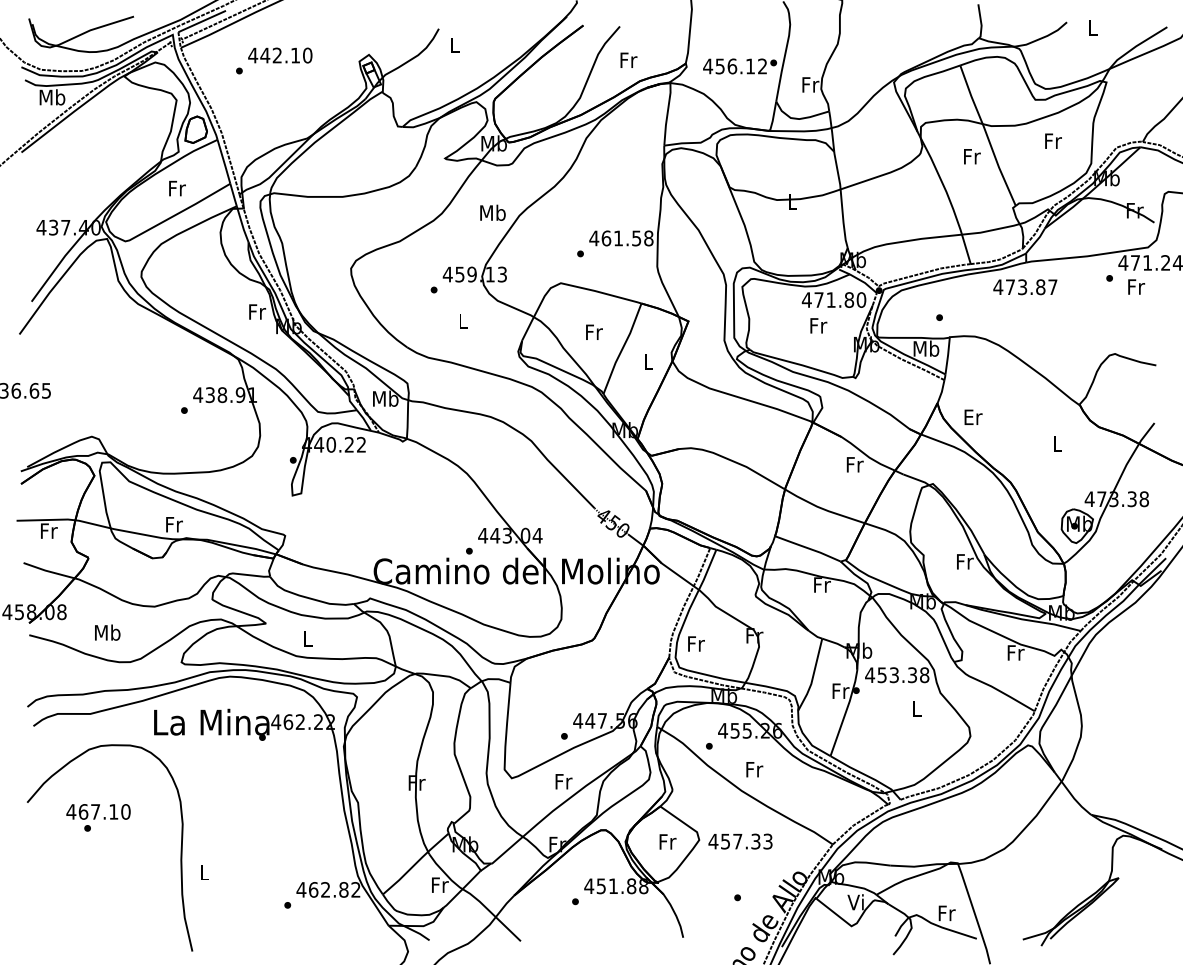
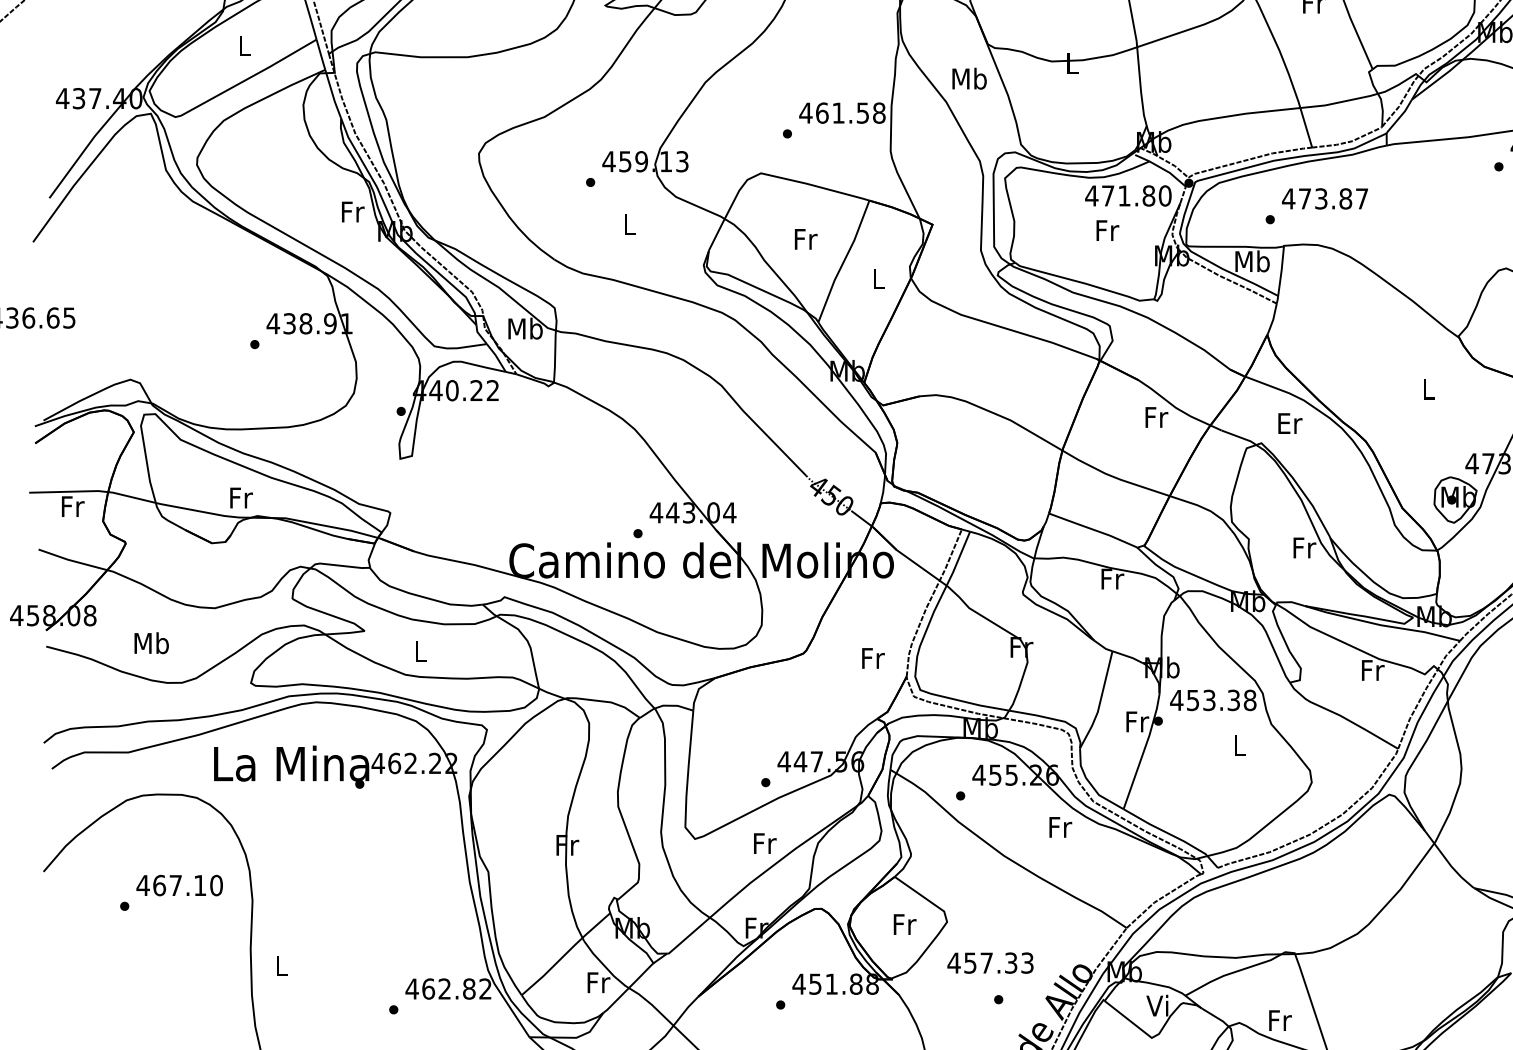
text: (177, 188) -> (245, 45), Fr -> L
text: (492, 212) -> (968, 78), moved
text: (1025, 287) -> (1325, 199), moved
text: (973, 416) -> (1290, 422), moved
text: (696, 643) -> (873, 657), moved
text: (754, 769) -> (1060, 827), moved
text: (98, 811) -> (179, 884), moved
text: (740, 841) -> (990, 962), moved

